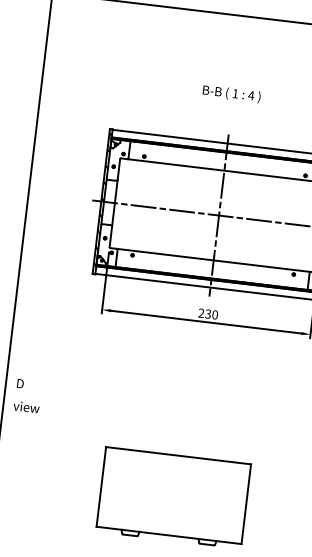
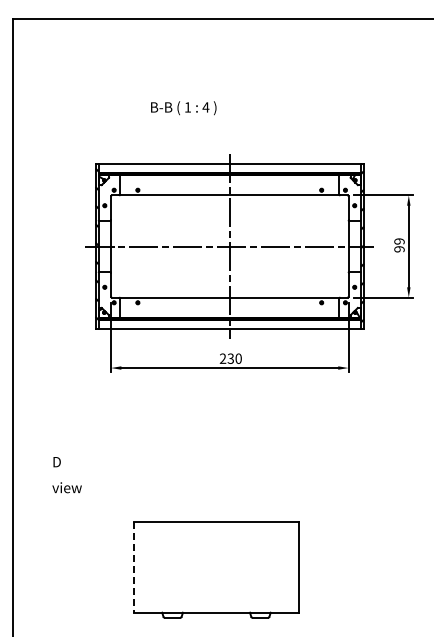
text: (231, 94) -> (183, 108), moved
text: (27, 396) -> (66, 475), moved
line: (101, 487) -> (133, 567), solid -> dashed

